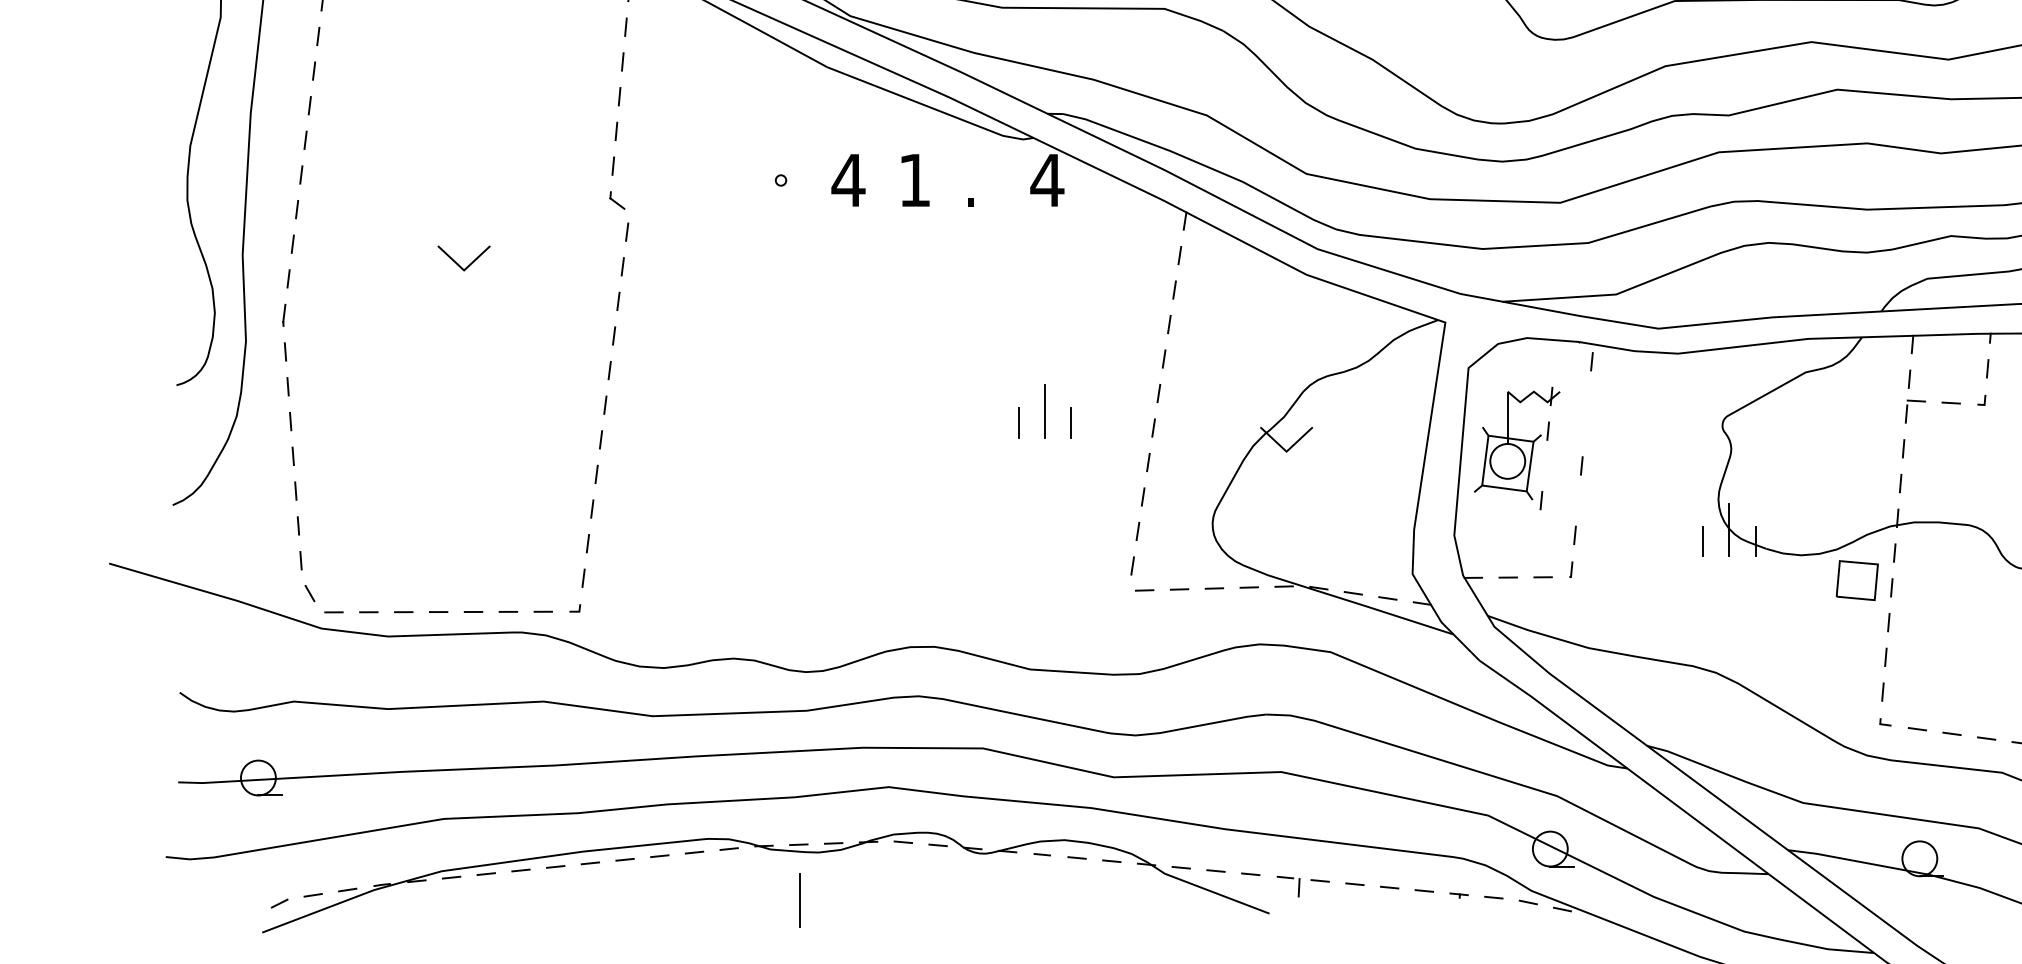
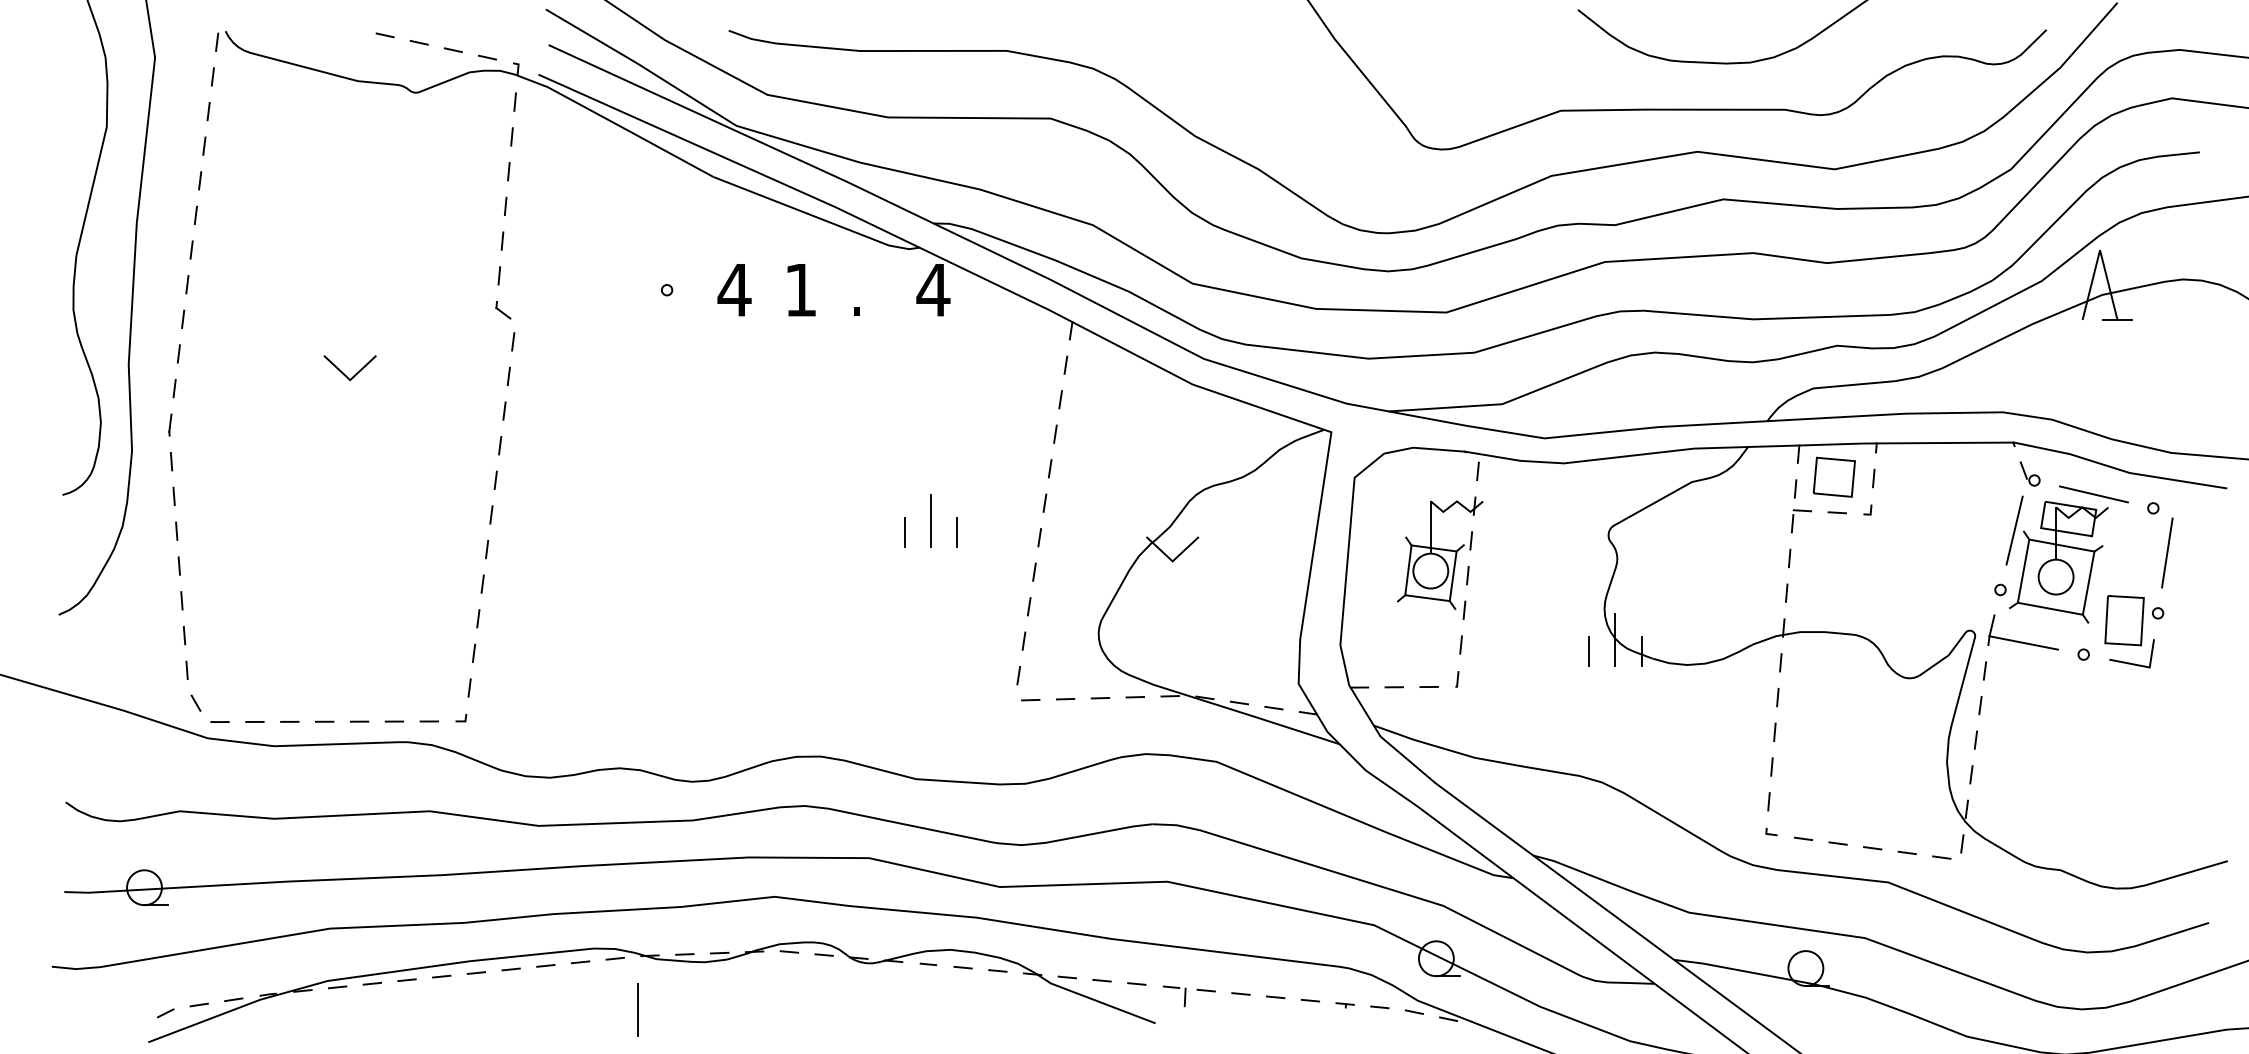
part: (1517, 447) -> (1440, 557), moved
part: (1856, 579) -> (1833, 476), moved
line: (799, 899) -> (637, 1009), moved

